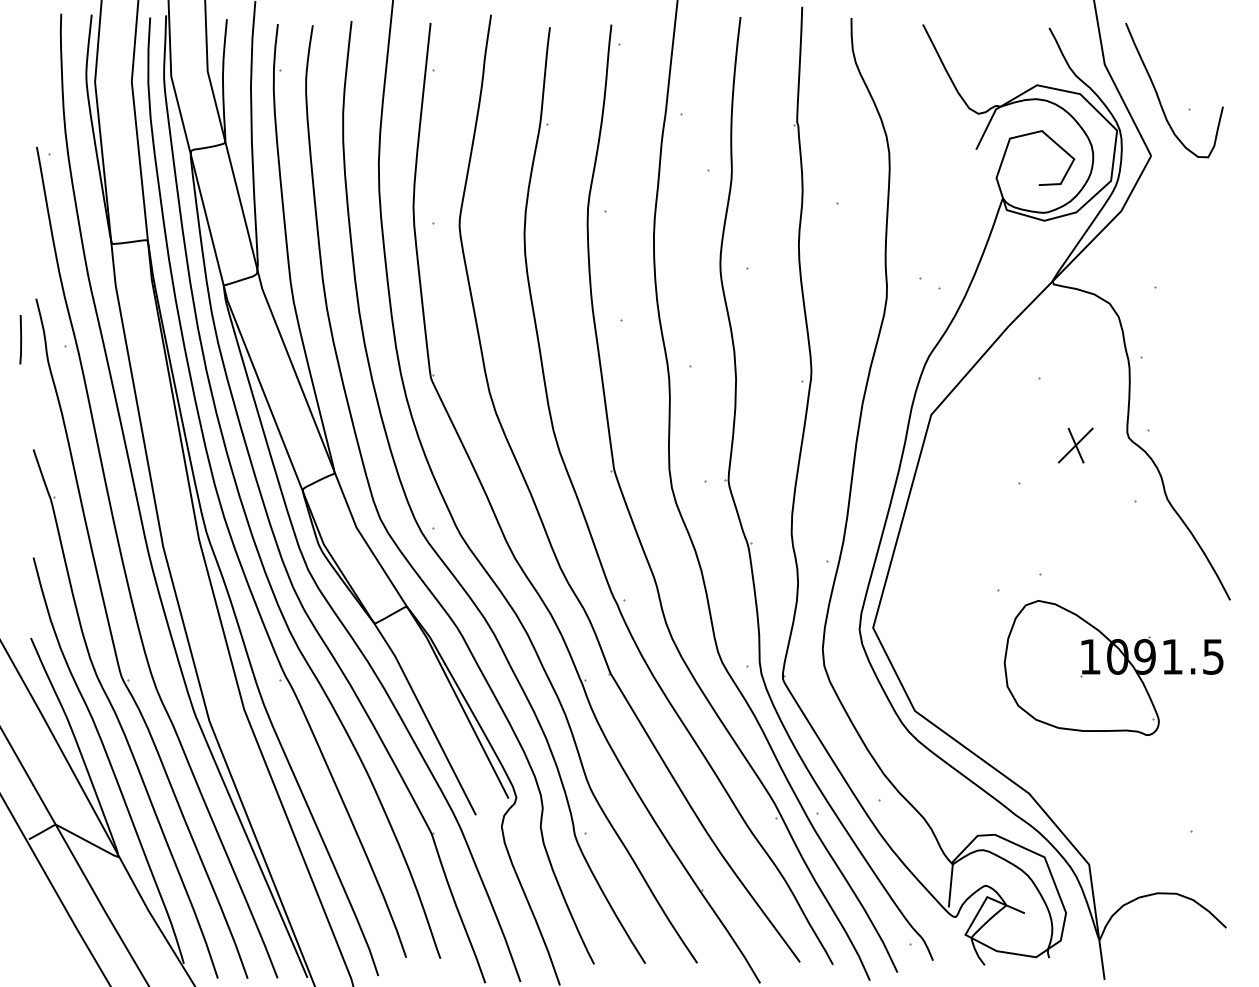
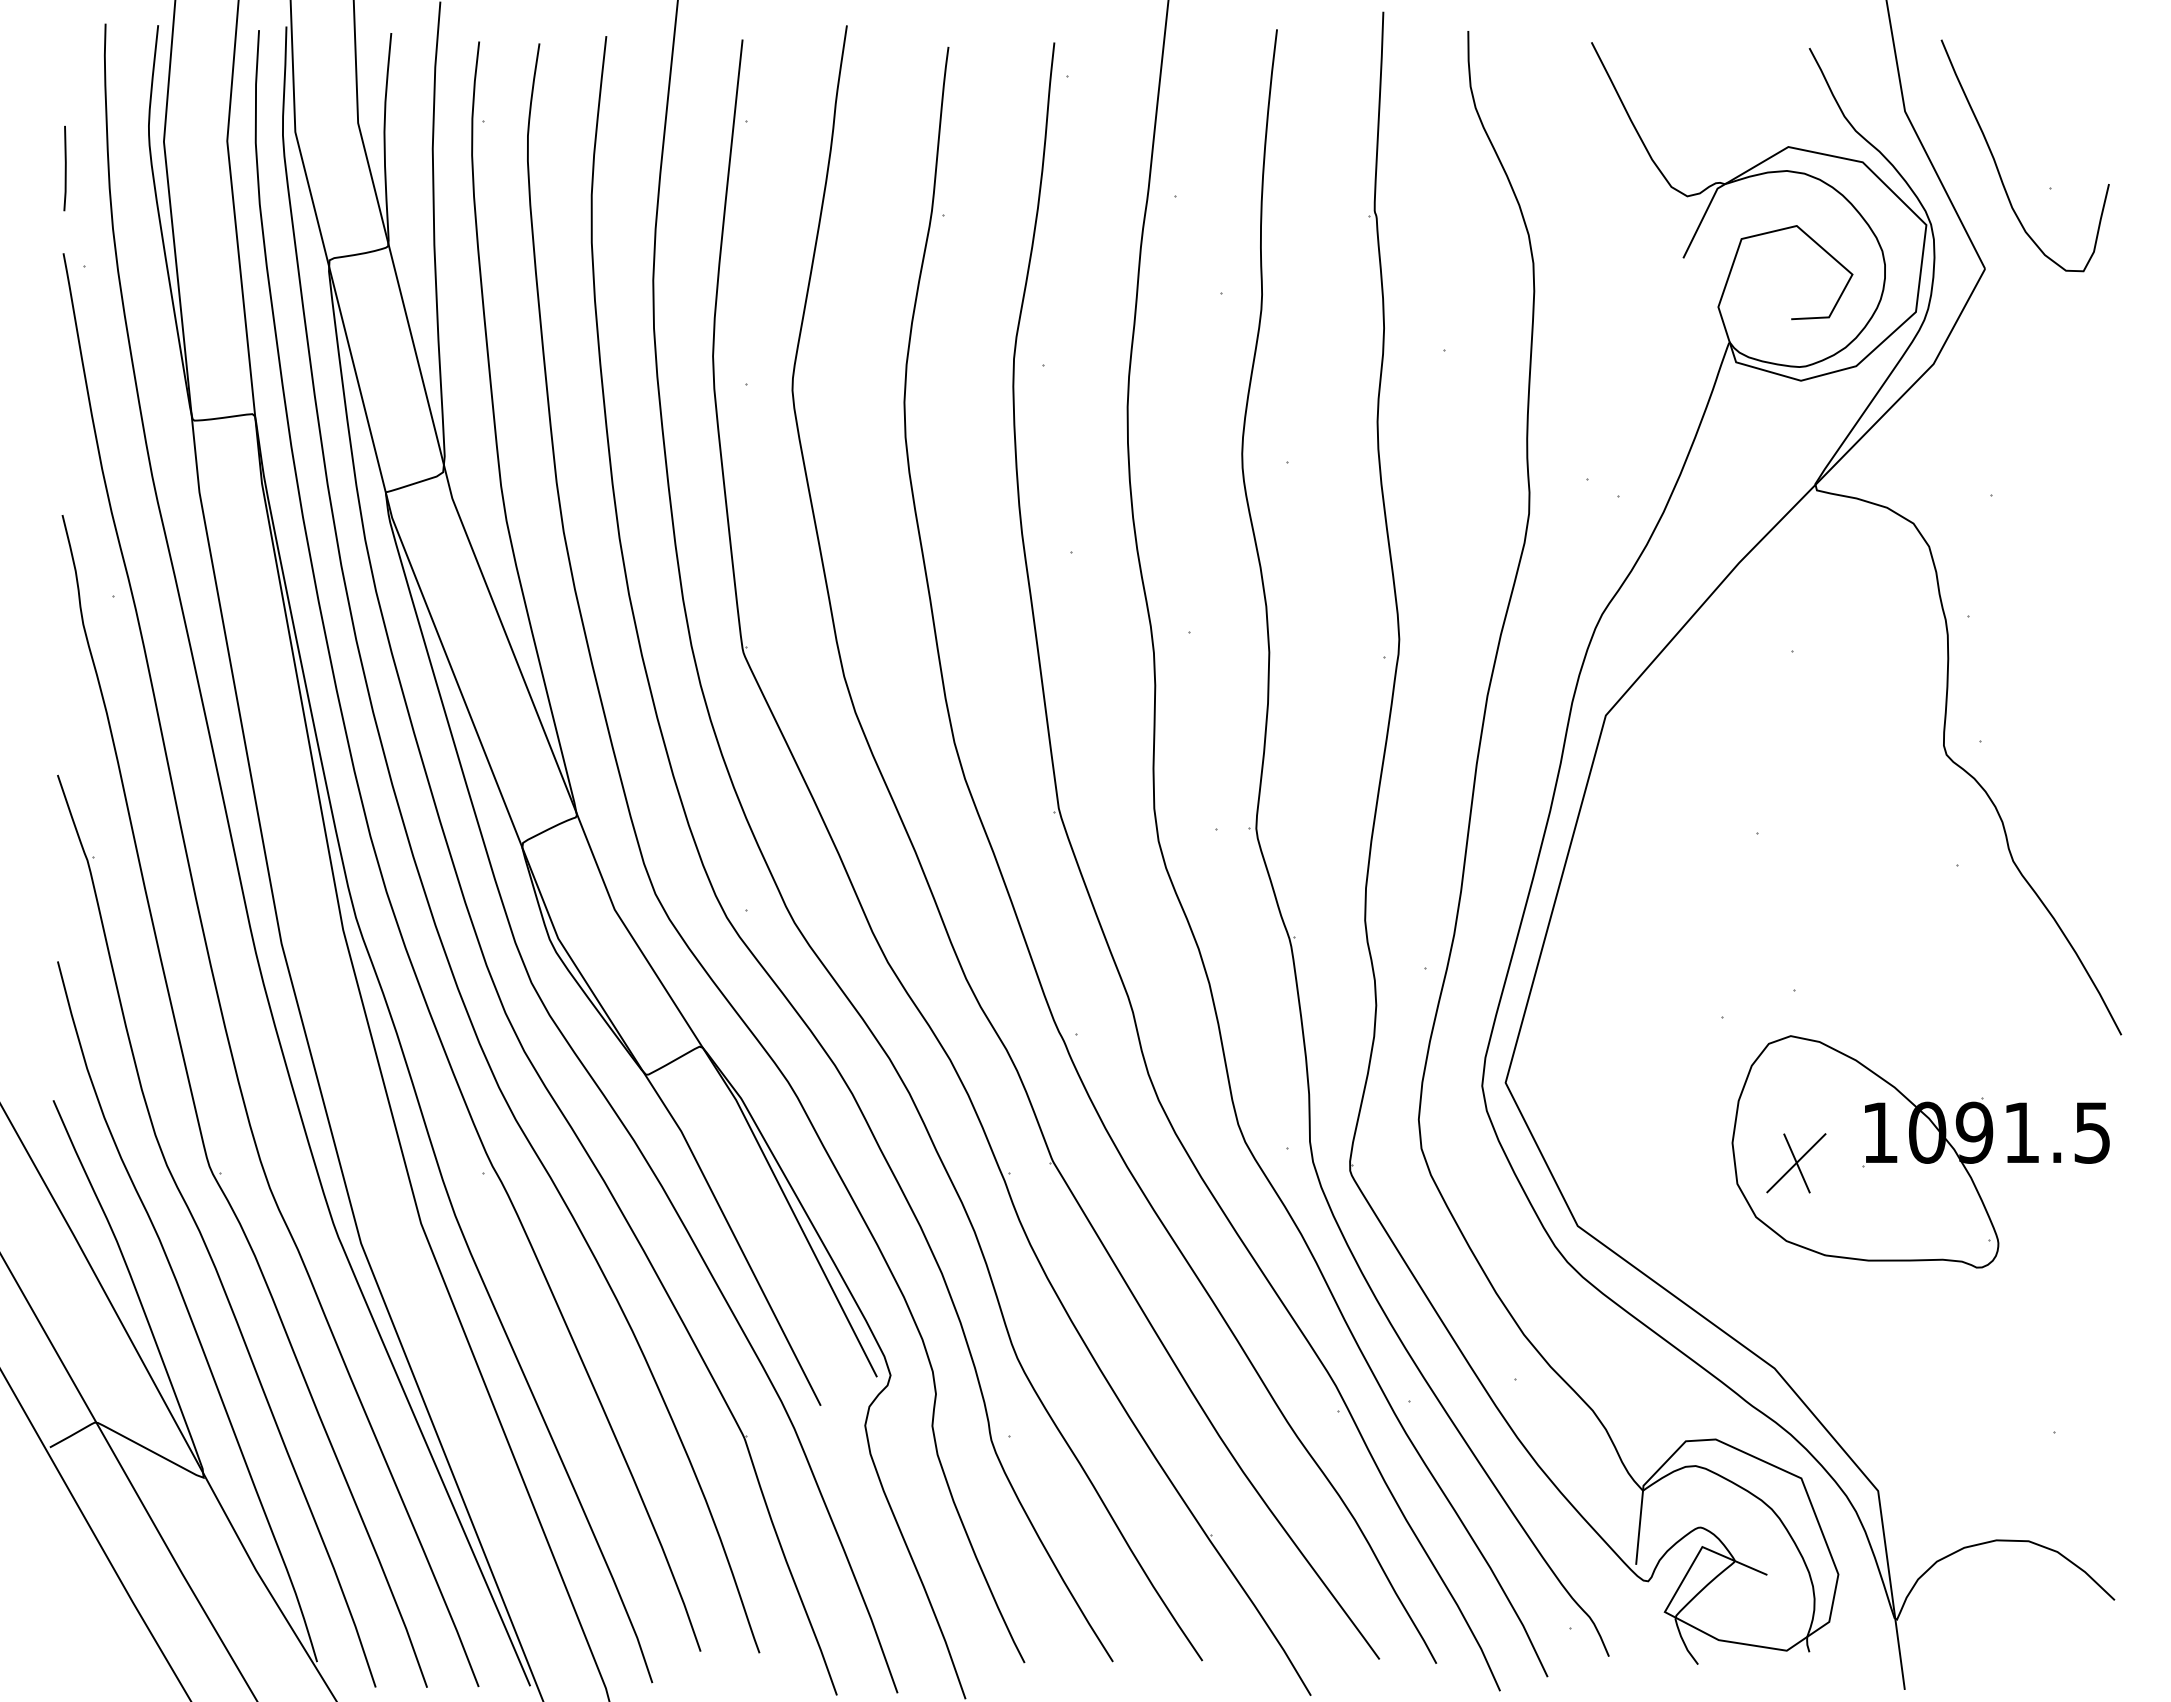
line: (20, 339) -> (64, 168), moved
part: (1075, 445) -> (1795, 1163), moved

